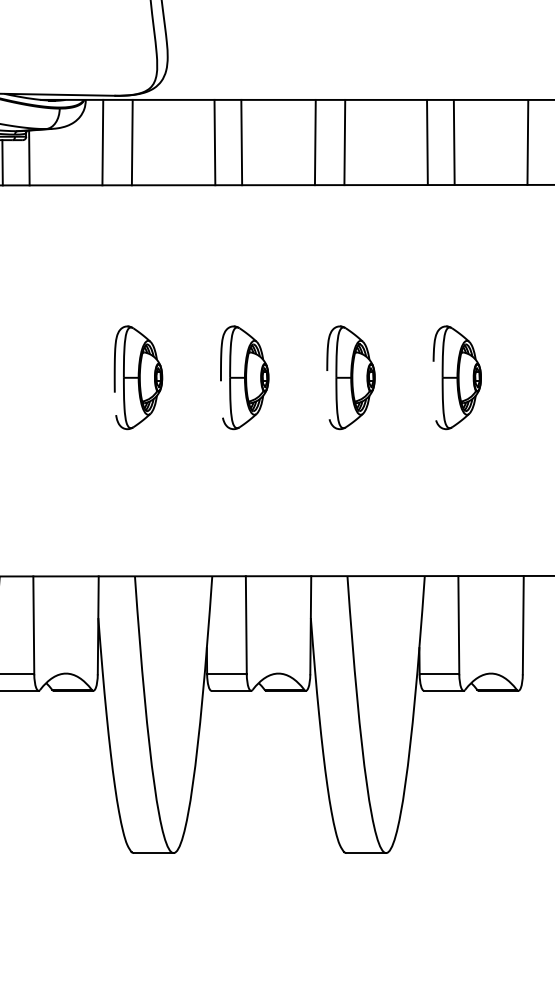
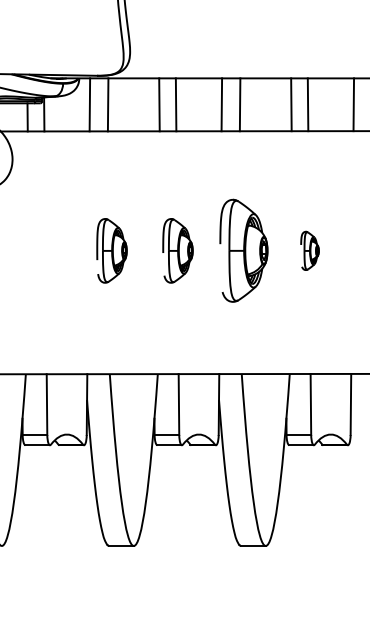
part: (350, 377) -> (243, 250), size x1.6
part: (456, 377) -> (309, 250), size x0.6

